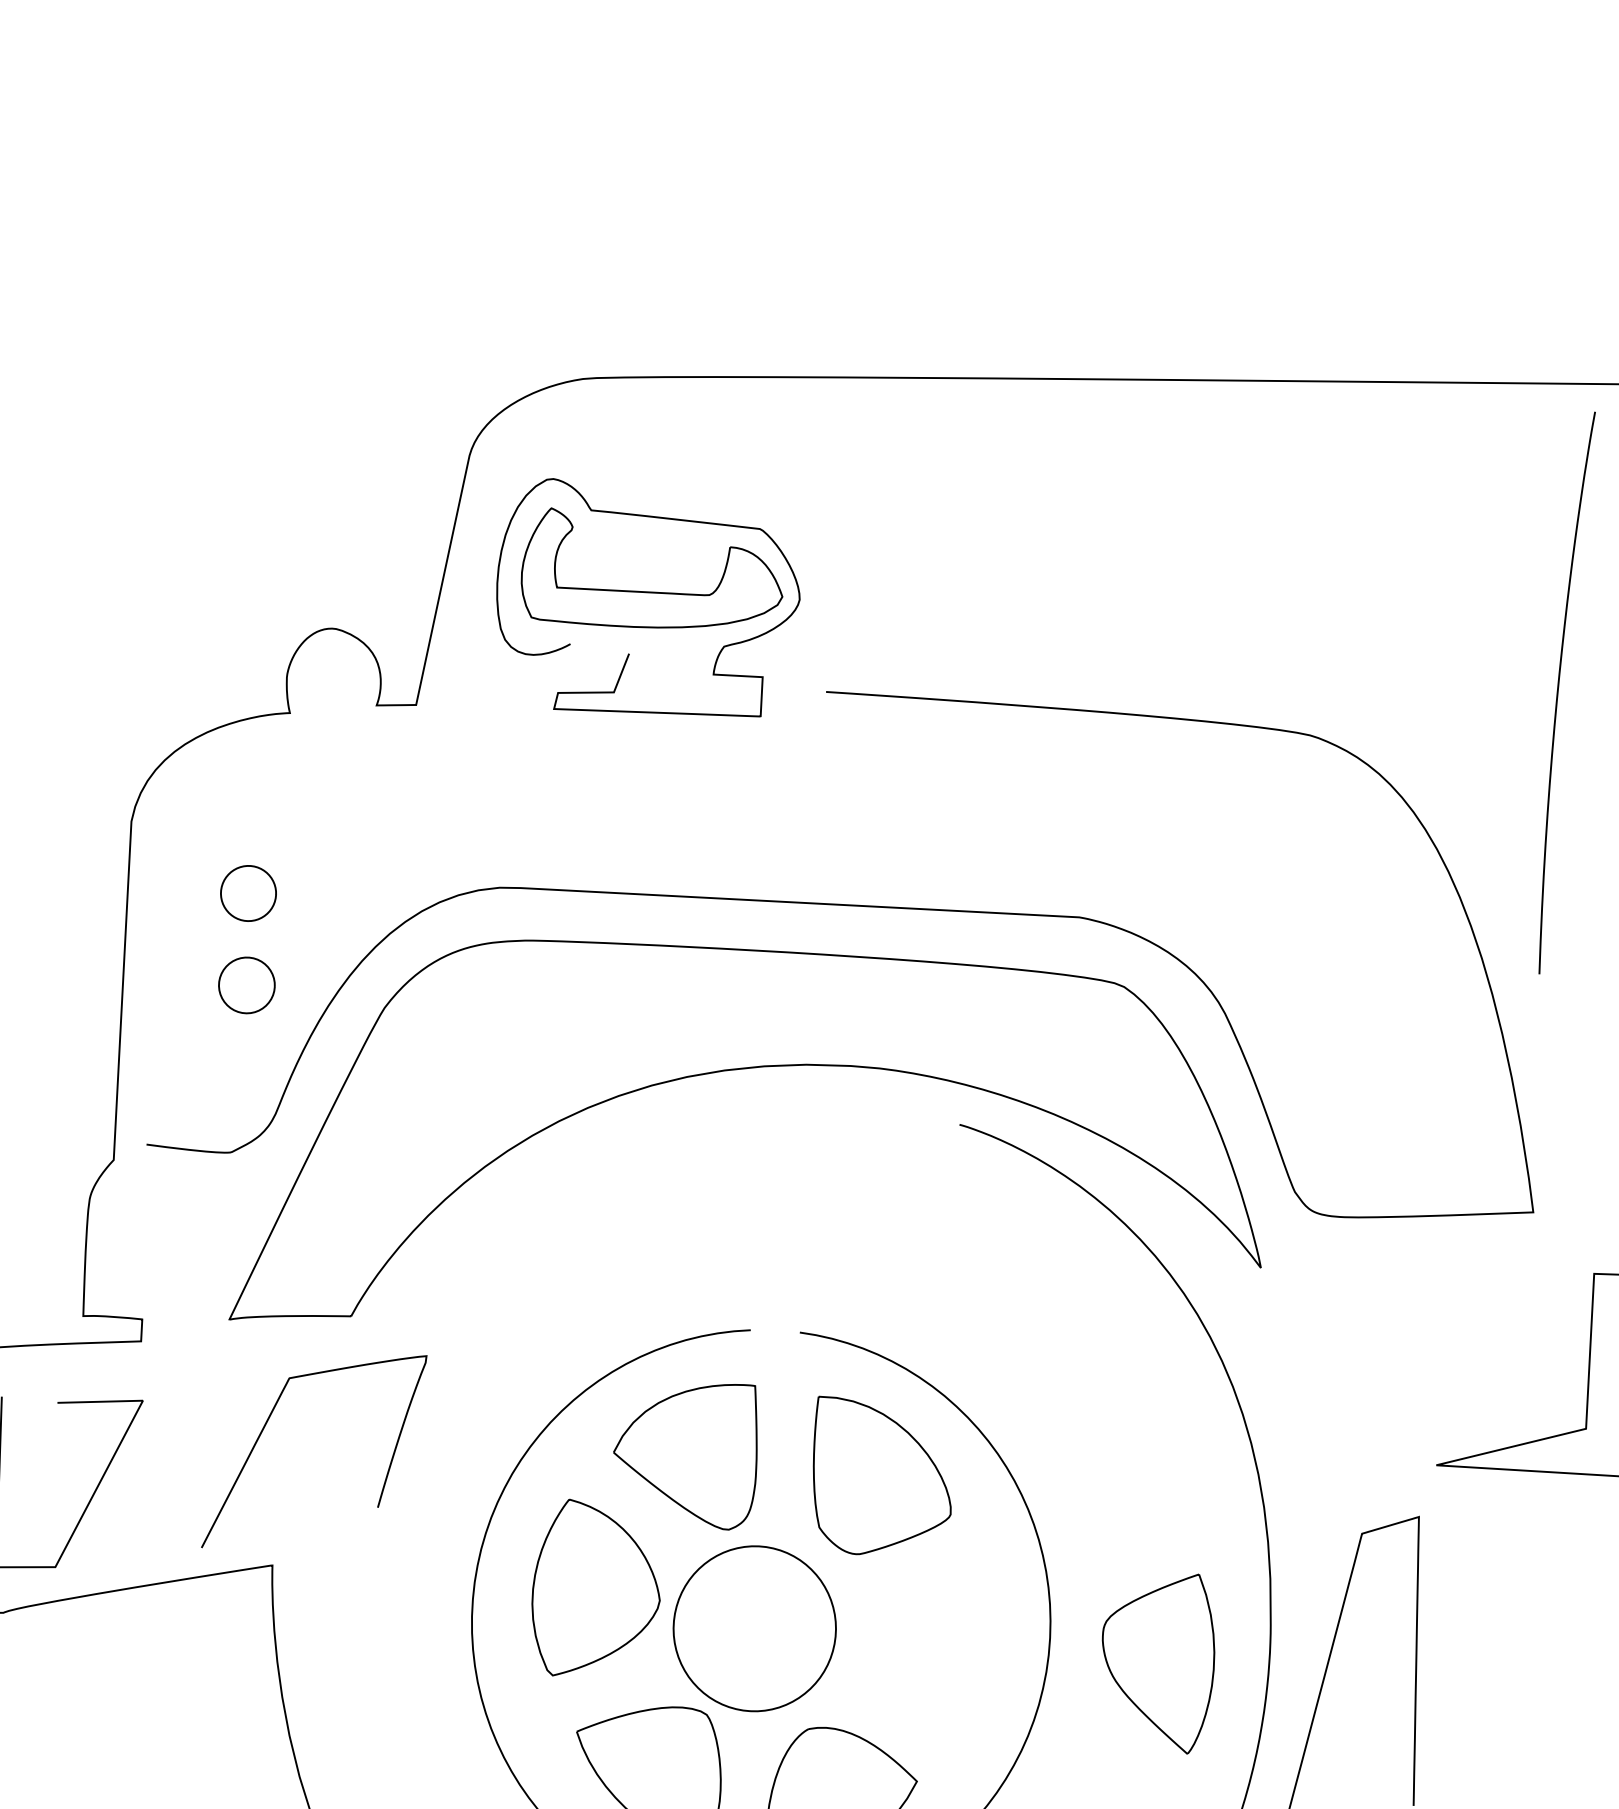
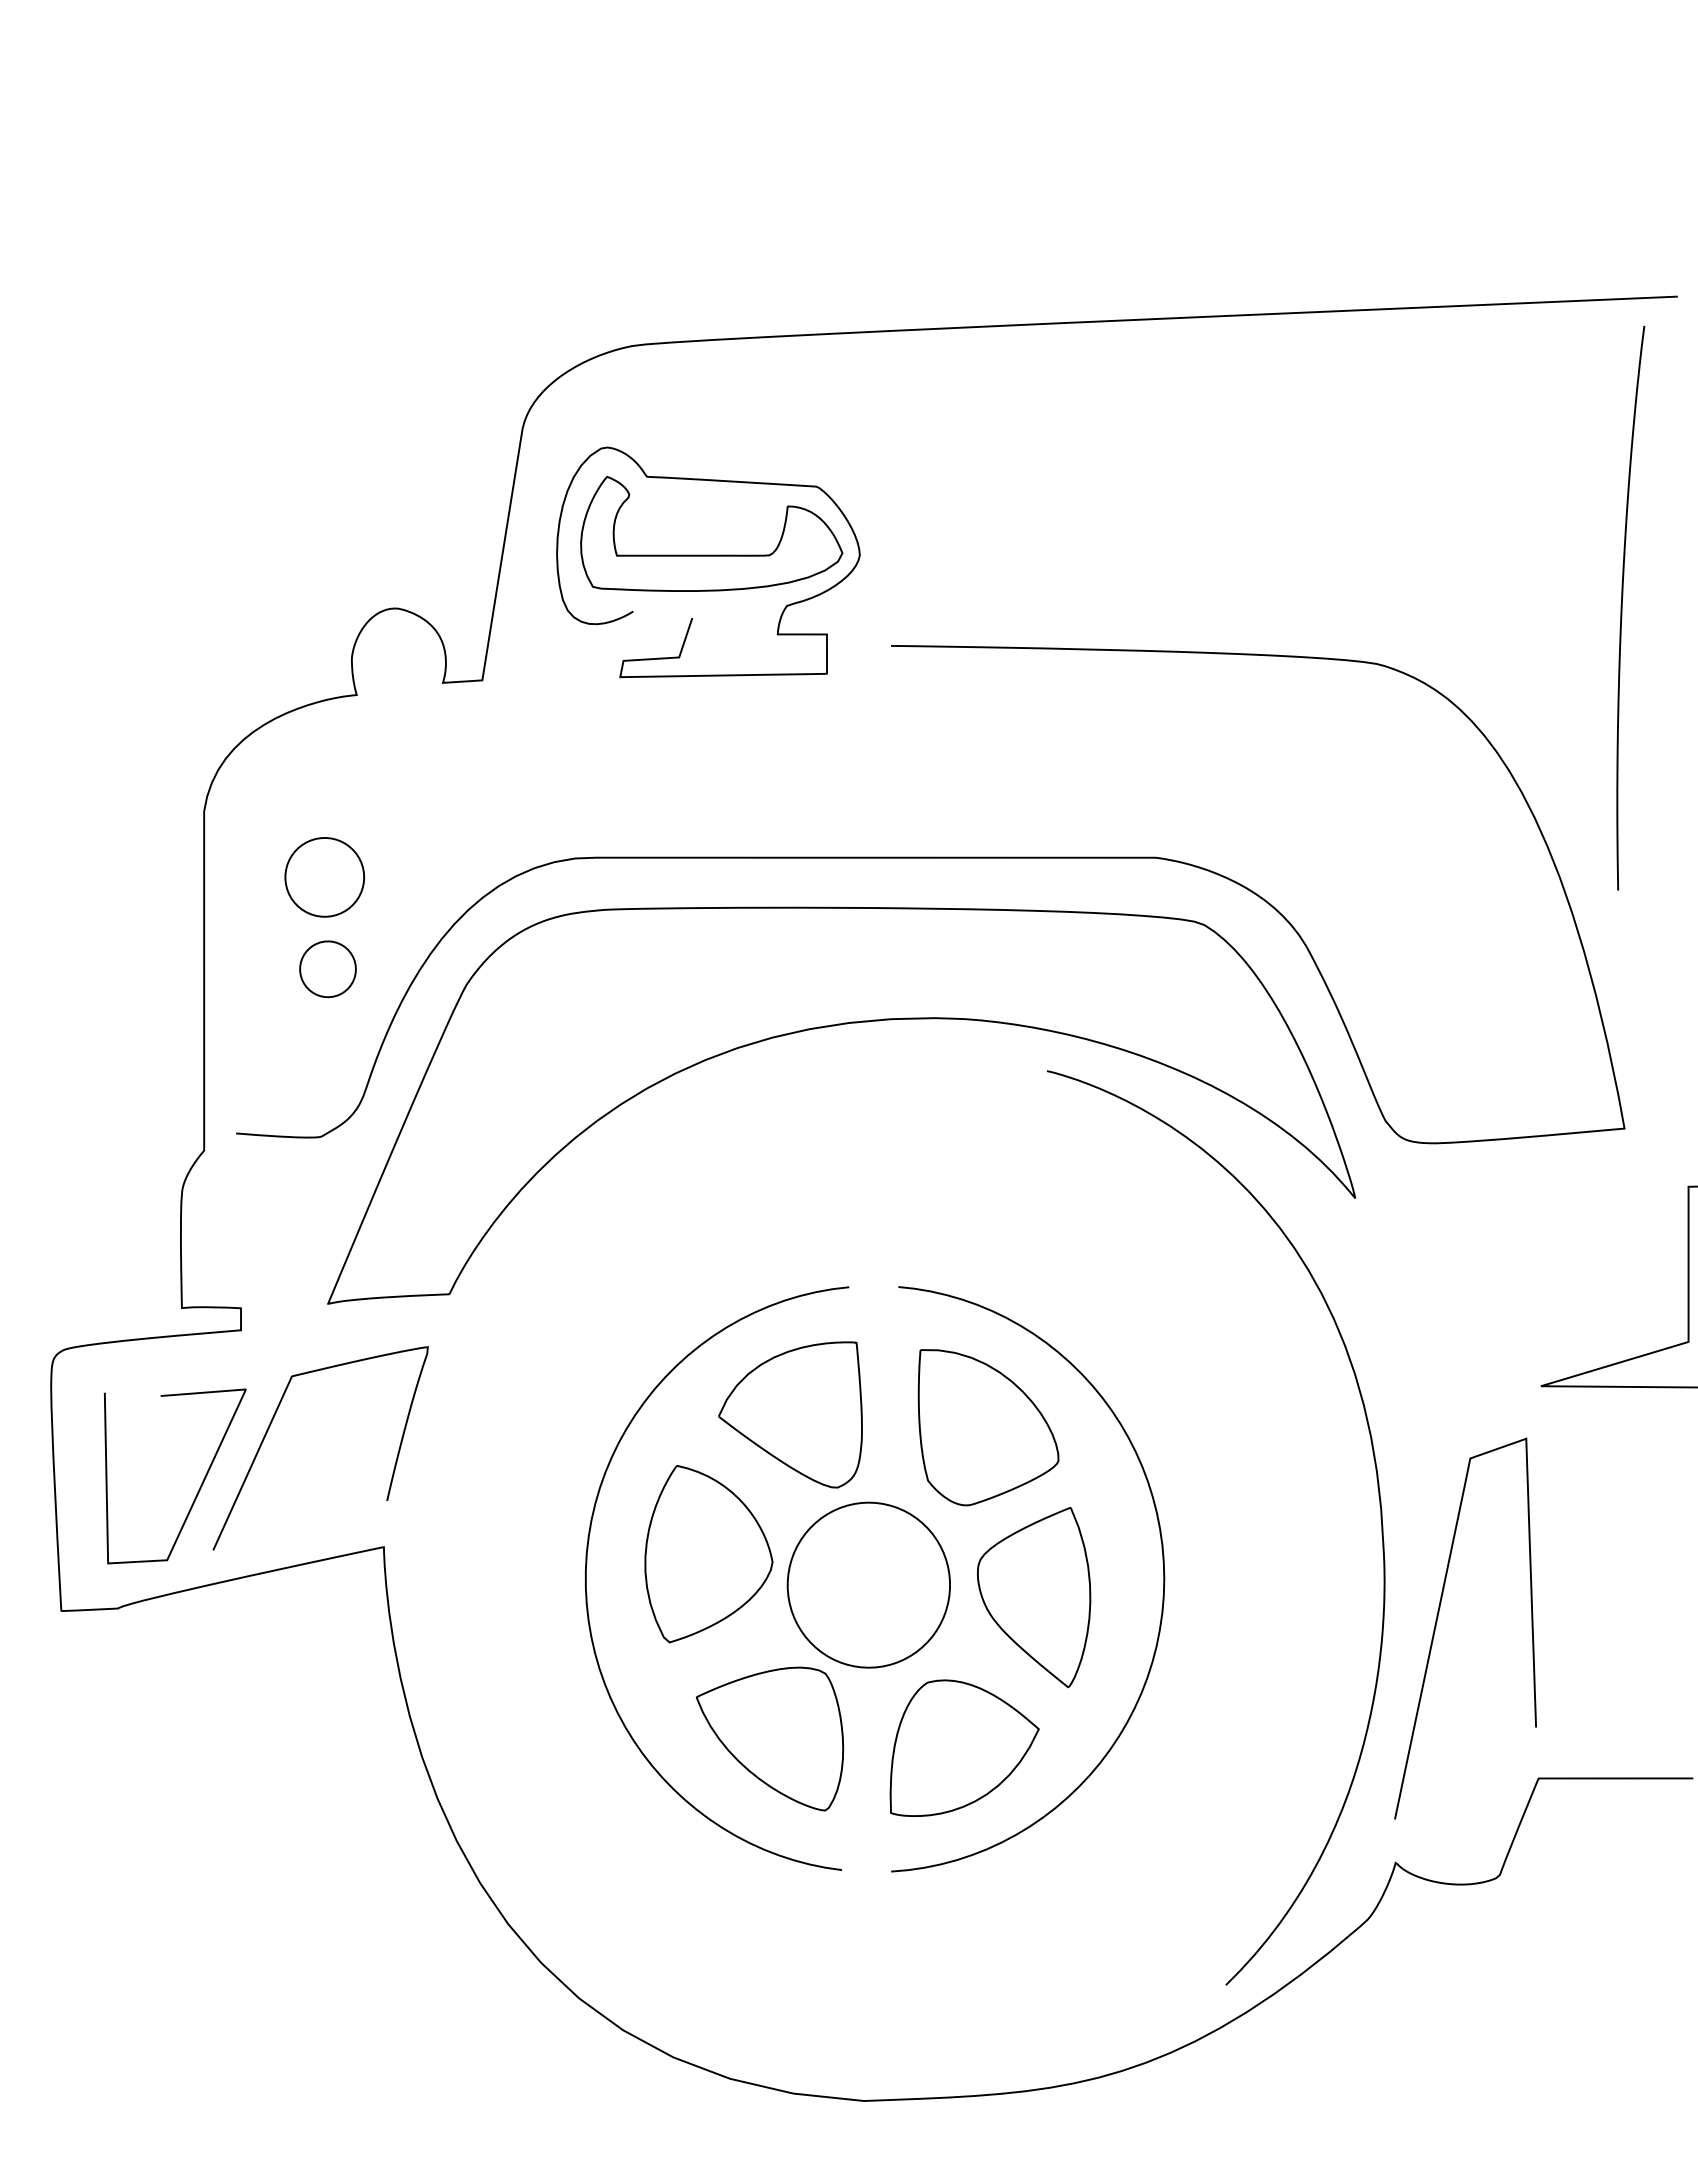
part: (248, 893) -> (324, 877), size x1.43
curve: (266, 1425) -> (271, 1424), moved
part: (1158, 1662) -> (1034, 1597), moved

